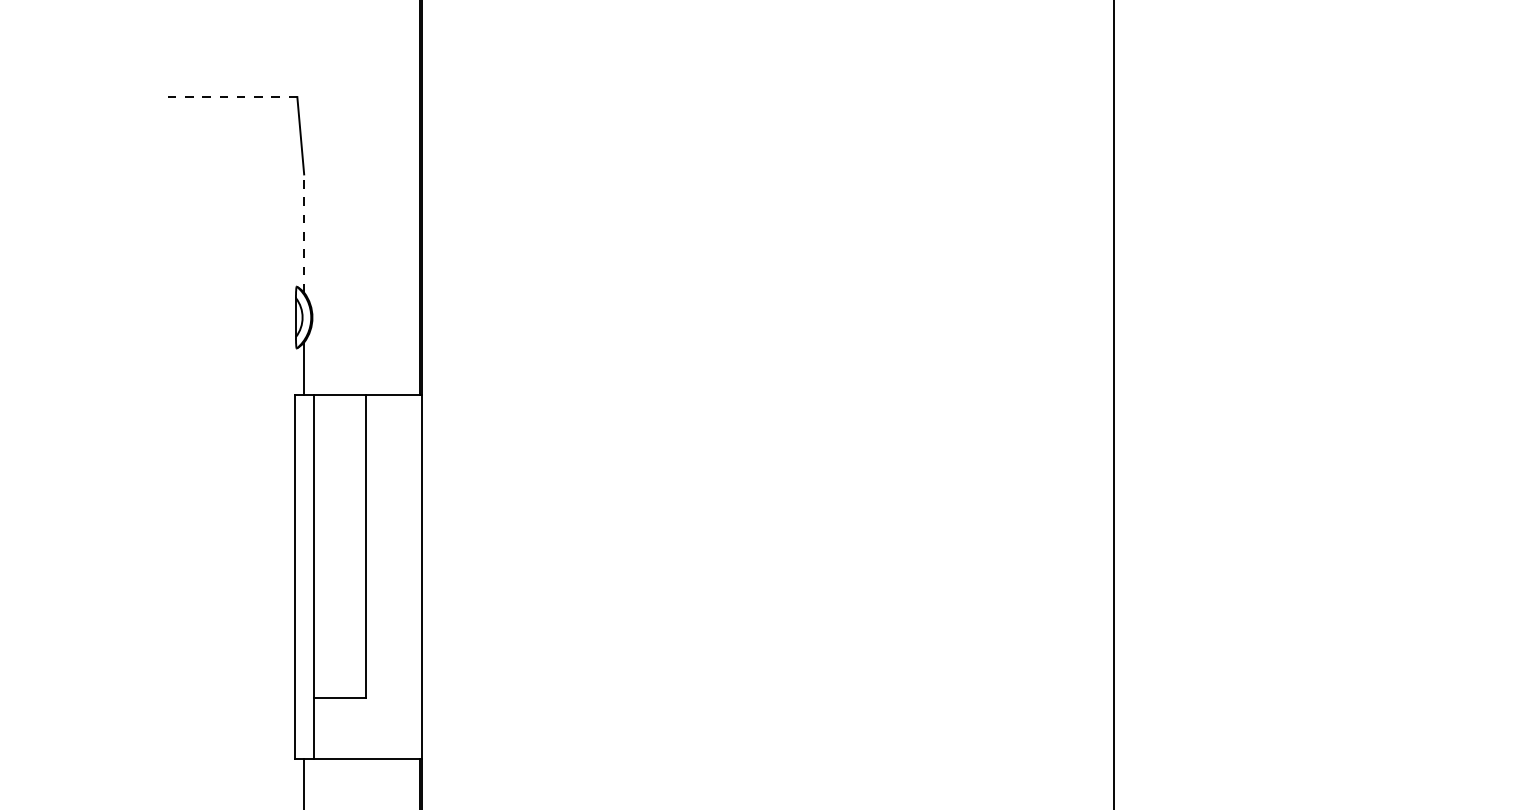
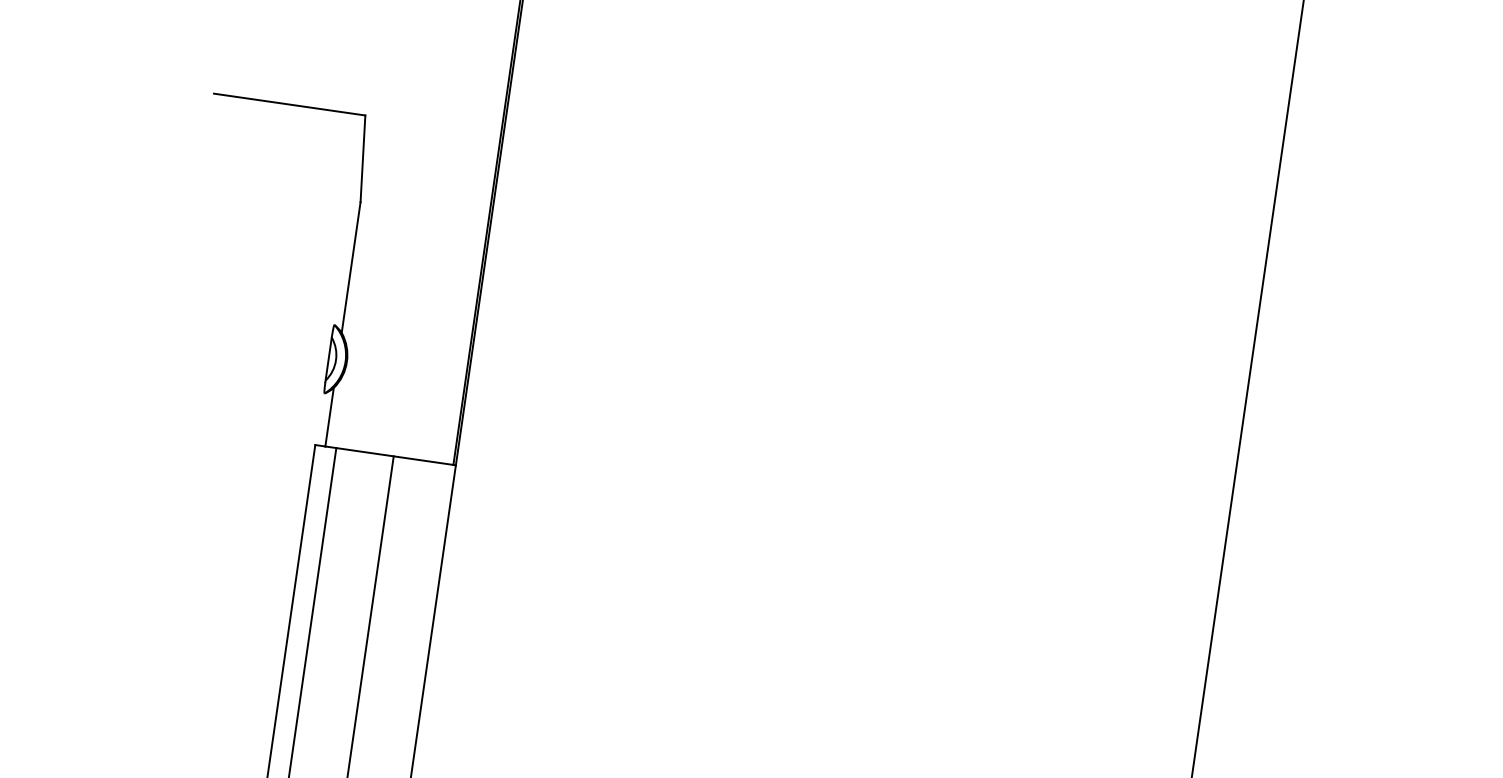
line: (228, 97) -> (289, 105), dashed -> solid
line: (304, 233) -> (351, 267), dashed -> solid

